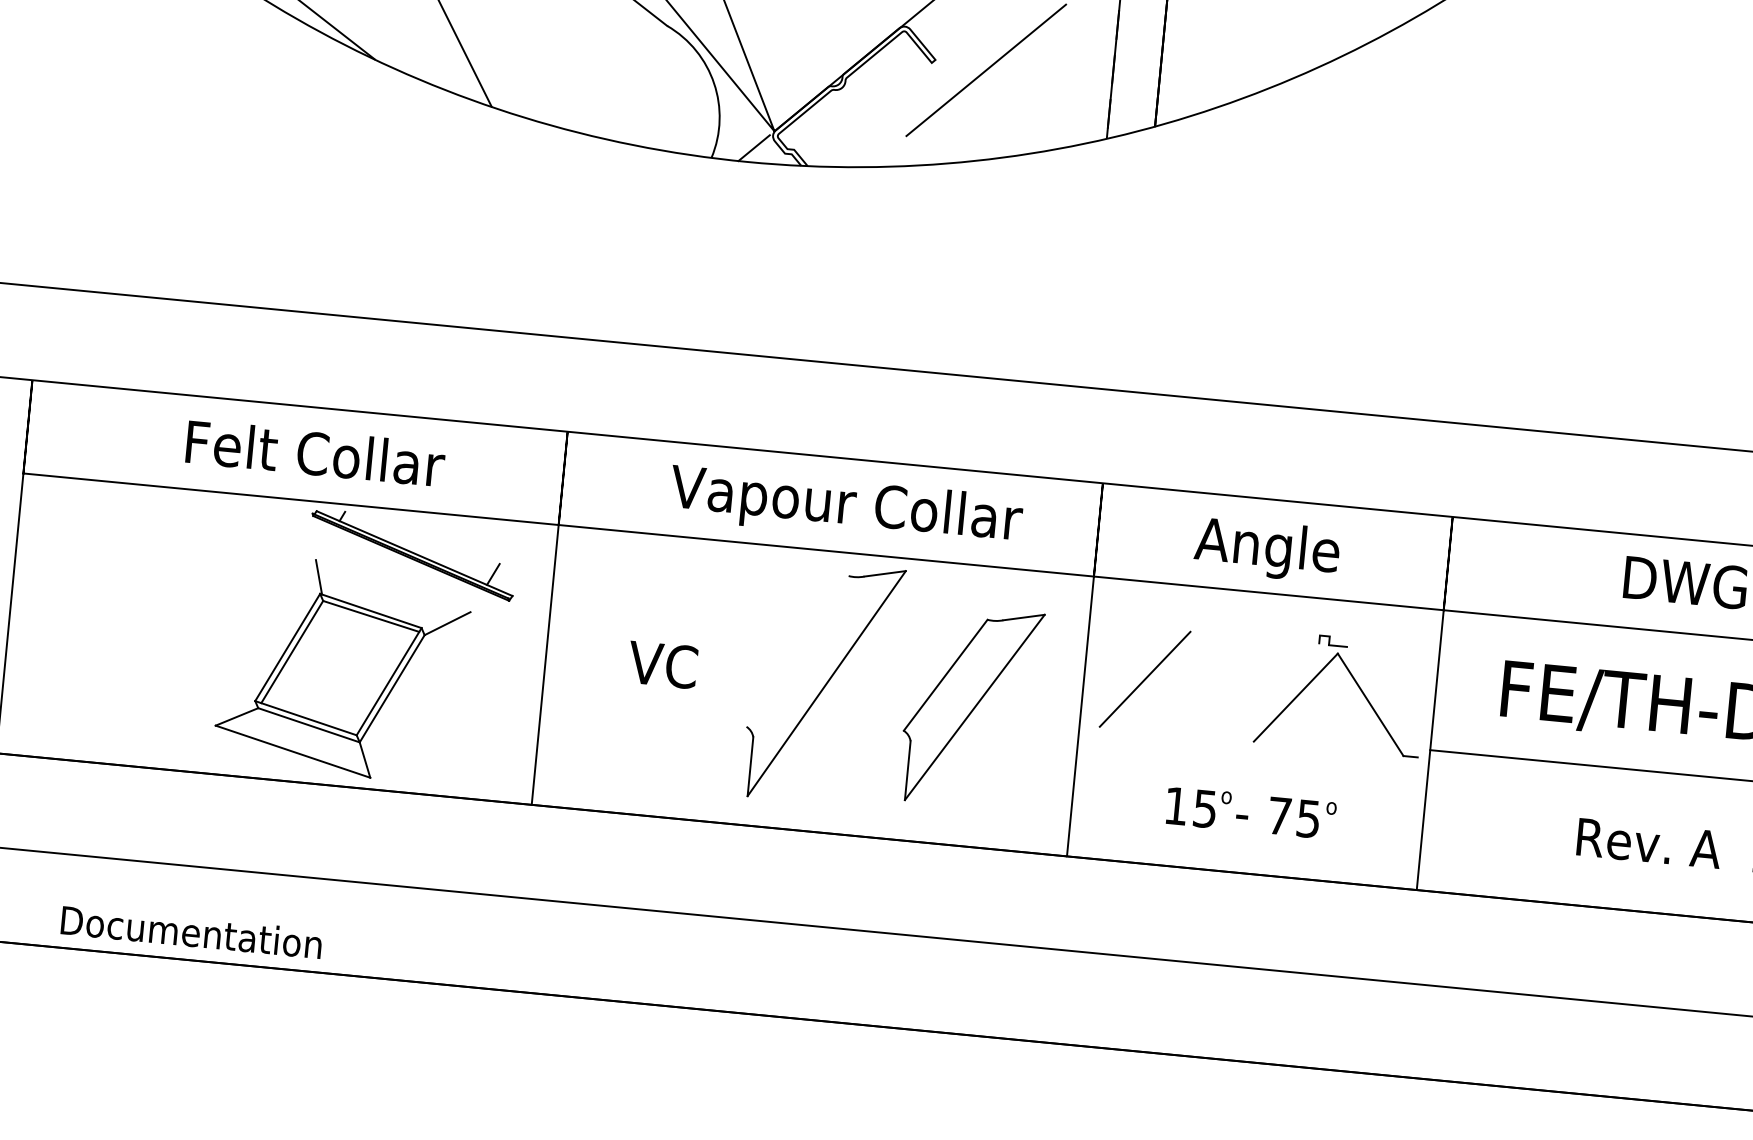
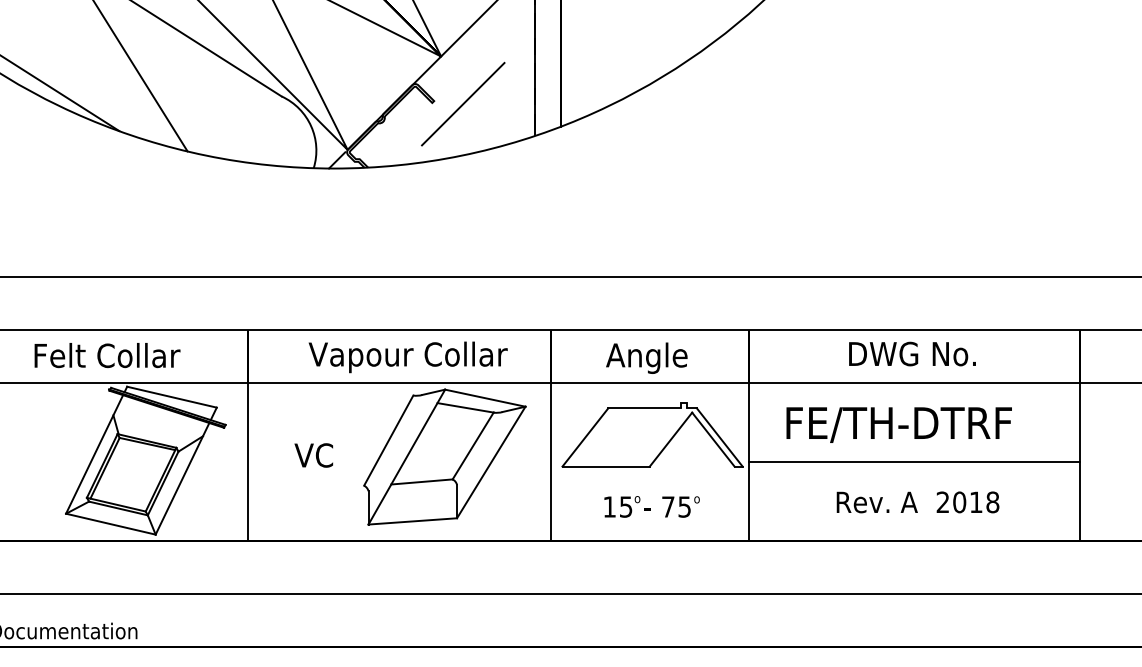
line: (421, 536) -> (171, 396), added
line: (975, 591) -> (485, 397), added
line: (938, 606) -> (465, 407), added
line: (275, 625) -> (94, 454), added
line: (1254, 638) -> (644, 408), added
line: (797, 651) -> (388, 440), added
line: (427, 683) -> (182, 478), added
line: (1381, 702) -> (719, 437), added
line: (848, 729) -> (421, 481), added
line: (1175, 733) -> (605, 466), added
line: (825, 798) -> (412, 521), added

